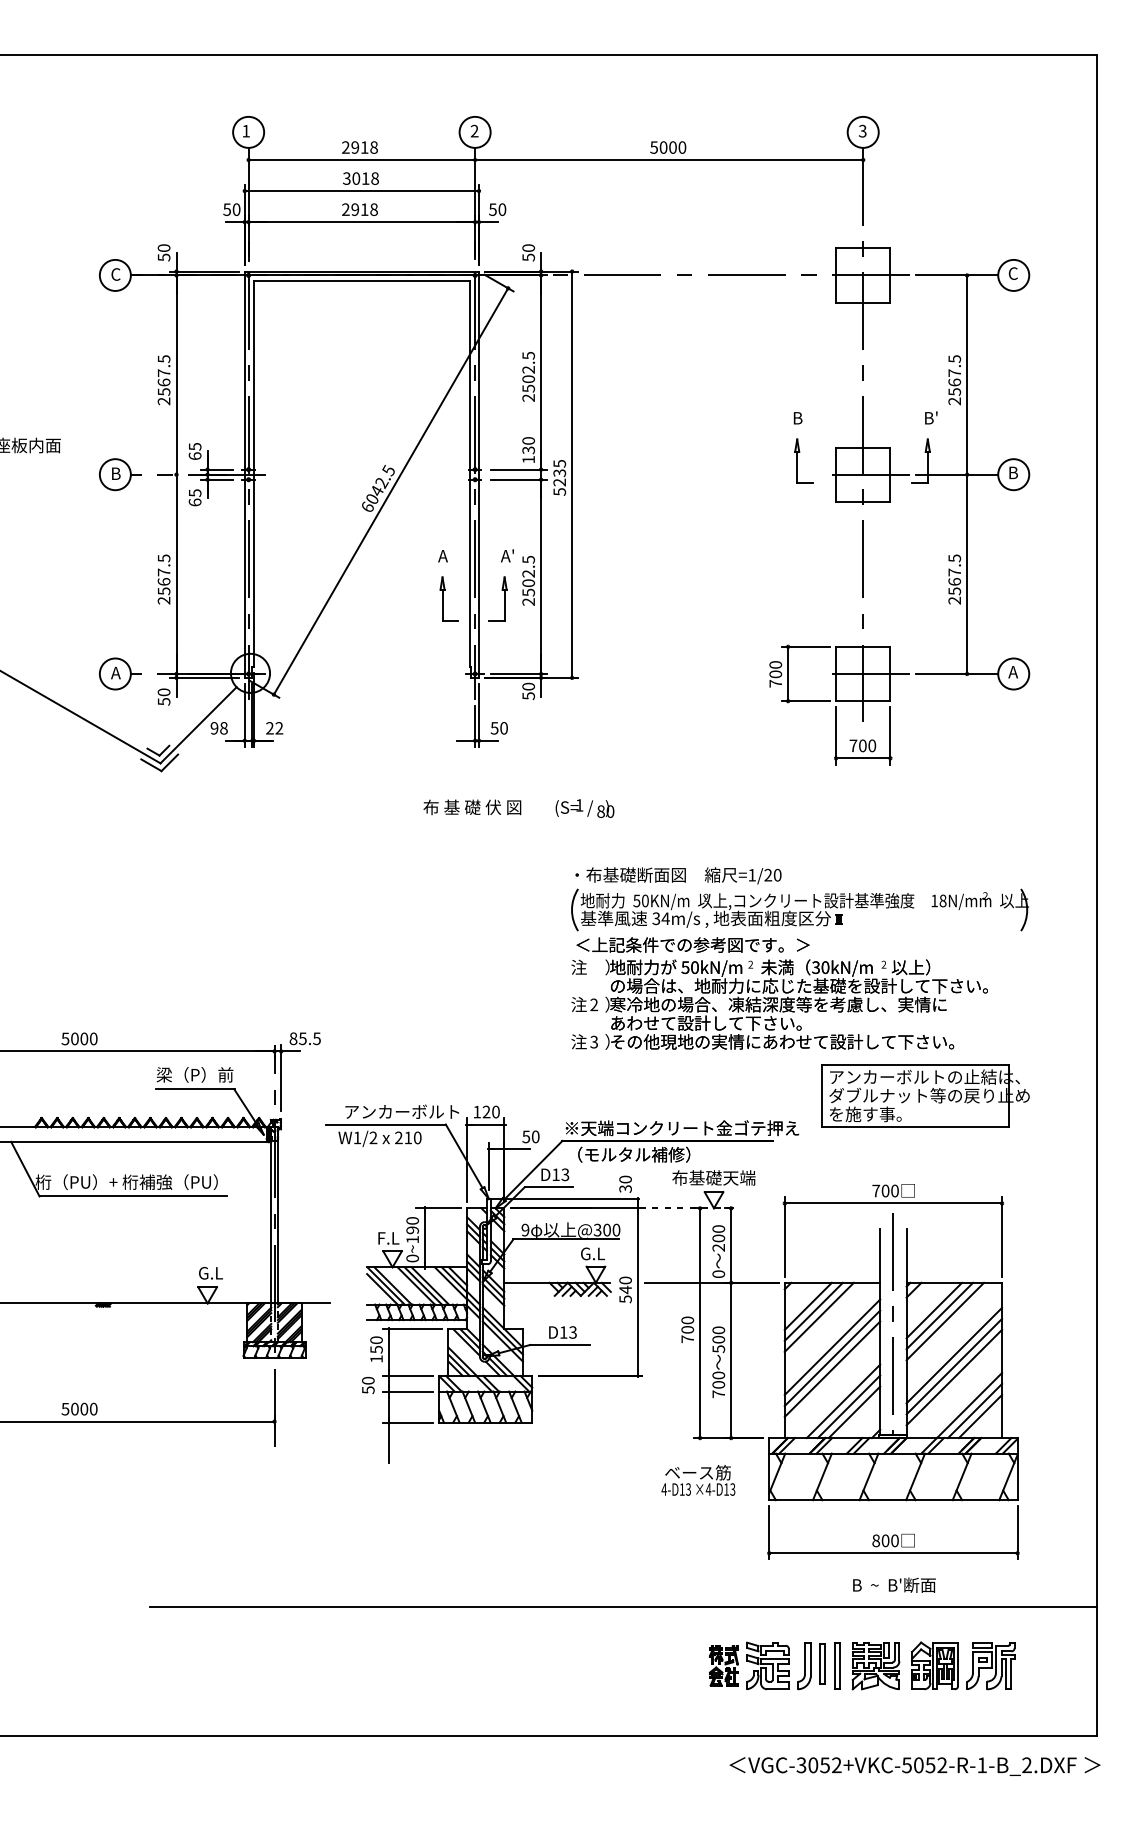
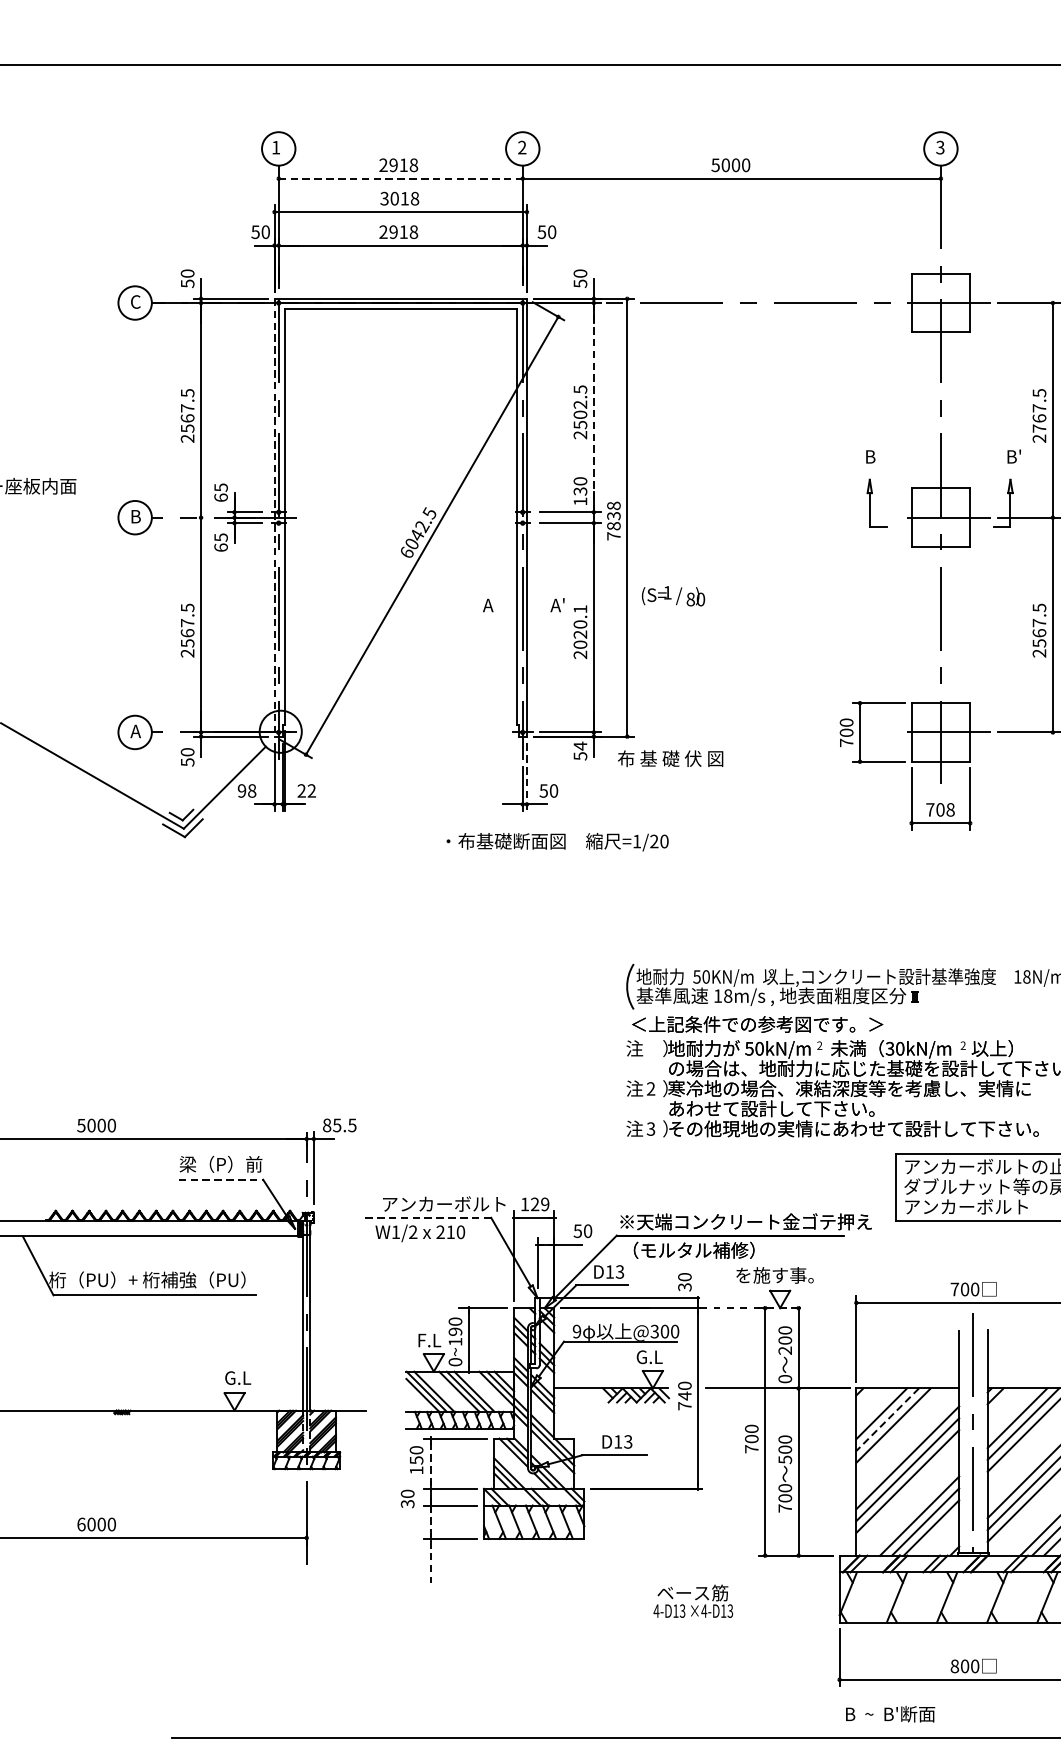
line: (362, 160) -> (401, 179), solid -> dashed
line: (541, 372) -> (594, 407), solid -> dashed
text: (954, 391) -> (1039, 428), 2567.5 -> 2767.5
line: (244, 475) -> (274, 518), solid -> dashed
text: (559, 477) -> (613, 520), 5235 -> 7838
text: (528, 576) -> (580, 627), 2502.5 -> 2020.1
part: (448, 598) -> (494, 651), removed
part: (504, 598) -> (554, 651), removed
text: (528, 686) -> (580, 745), 50 -> 54
line: (479, 716) -> (527, 778), solid -> dashed
text: (872, 745) -> (950, 809), 700 -> 708
text: (472, 807) -> (670, 758), moved
text: (584, 808) -> (672, 596), moved
text: (678, 875) -> (557, 841), moved
text: (660, 918) -> (722, 995), 34m/s -> 18m/s
line: (195, 1089) -> (221, 1180), solid -> dashed
text: (495, 1112) -> (544, 1204), 120 -> 129
text: (886, 1114) -> (965, 1207), を施す事。 -> アンカーボルト
line: (386, 1124) -> (427, 1217), solid -> dashed
text: (713, 1177) -> (779, 1274), 布基礎天端 -> を施す事。
text: (625, 1299) -> (684, 1406), 540 -> 740
line: (813, 1312) -> (887, 1420), solid -> dashed
line: (389, 1352) -> (430, 1463), solid -> dashed
text: (368, 1389) -> (407, 1503), 50 -> 30
text: (65, 1408) -> (81, 1523), 5000 -> 6000
line: (389, 1427) -> (430, 1544), solid -> dashed
text: (698, 1480) -> (693, 1601), moved
text: (894, 1584) -> (890, 1713), moved

